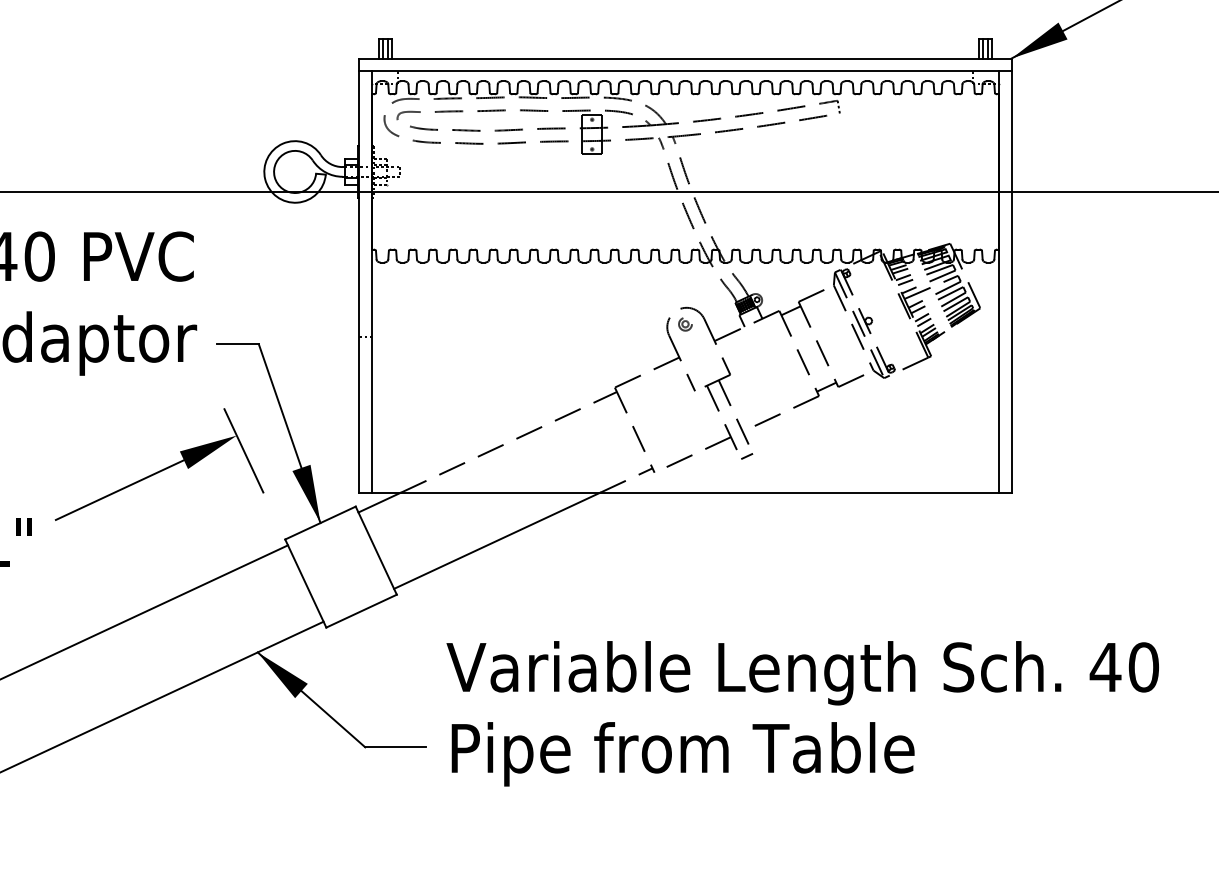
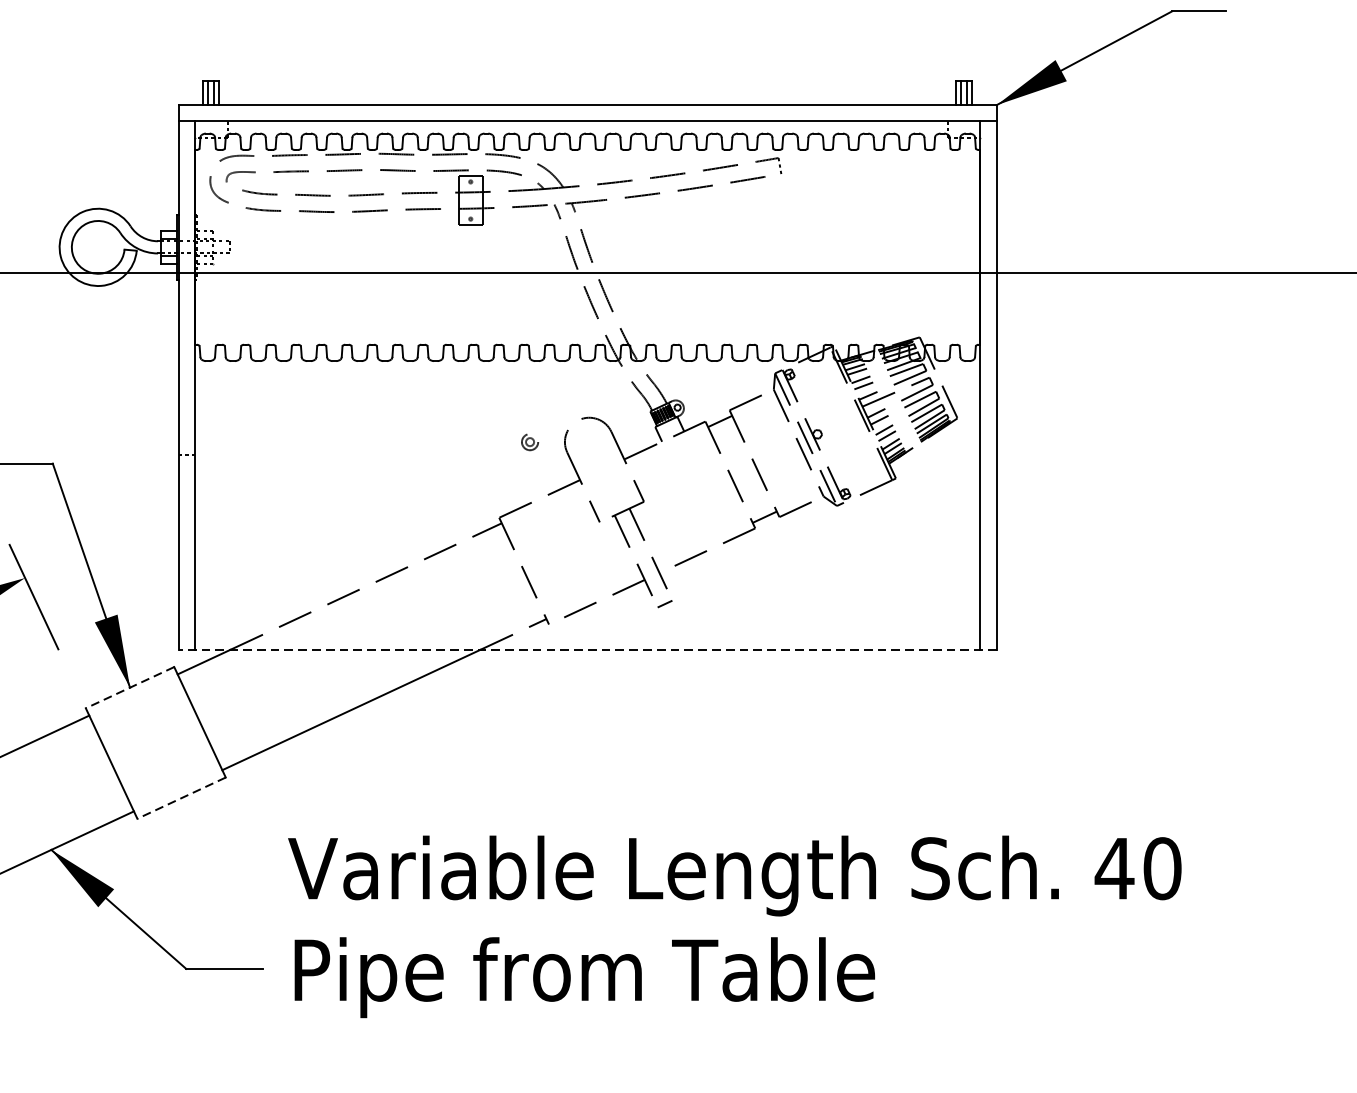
part: (685, 324) -> (530, 442), moved
line: (684, 492) -> (586, 649), solid -> dashed
line: (320, 523) -> (130, 688), solid -> dashed
line: (361, 611) -> (181, 798), solid -> dashed

